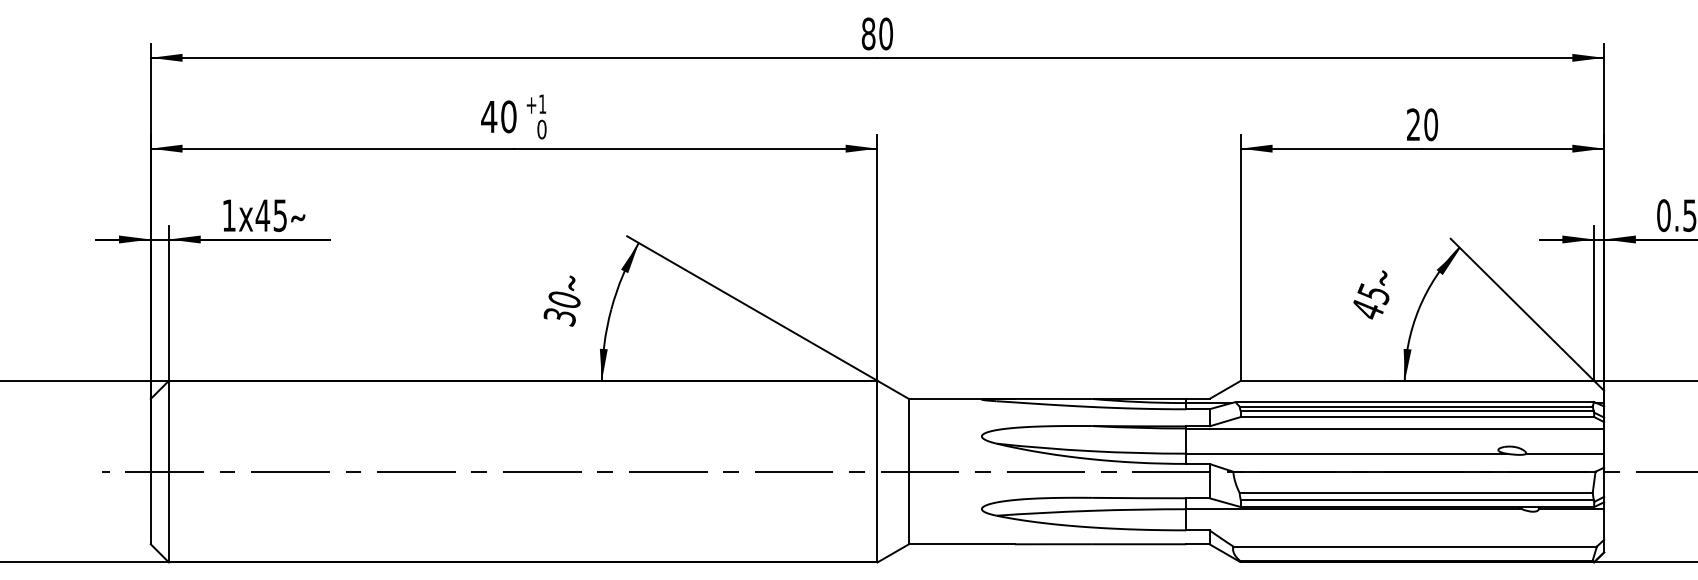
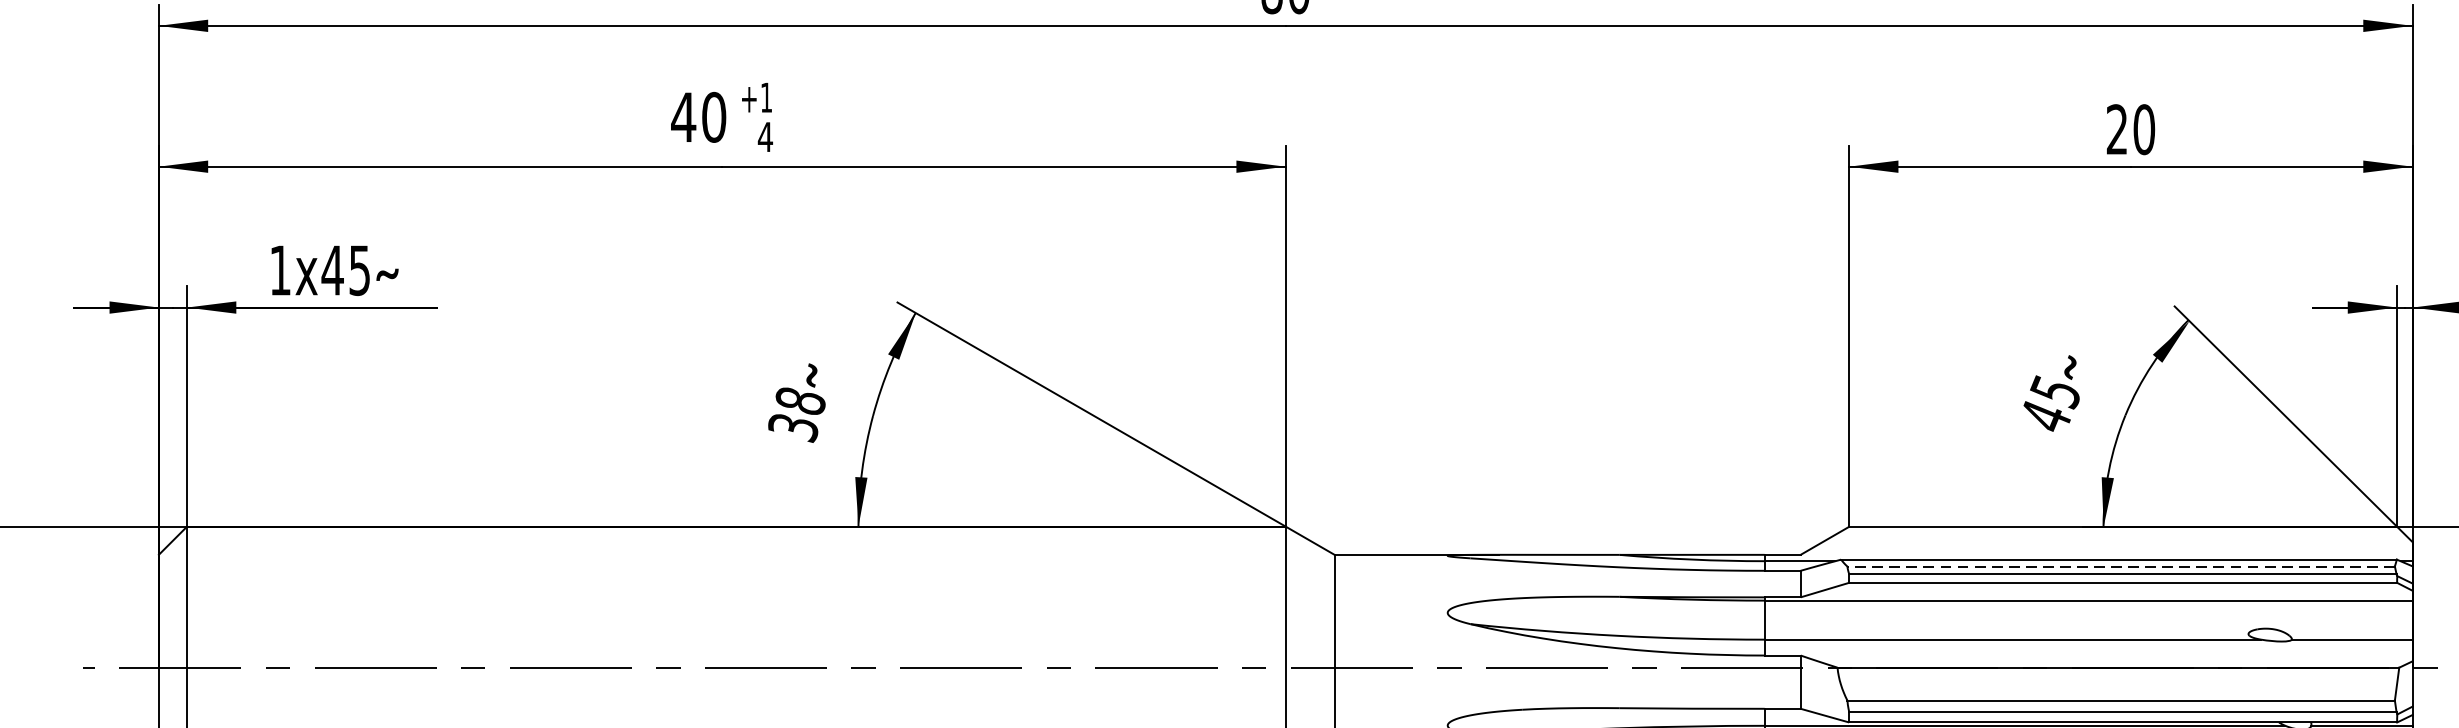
text: (541, 129) -> (764, 136), 0 -> 4
text: (564, 299) -> (800, 400), 30 -> 38
line: (1416, 406) -> (2121, 566), solid -> dashed

